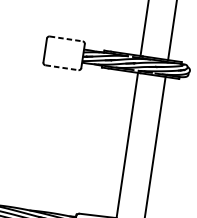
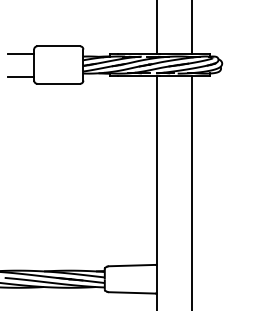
line: (66, 39) -> (59, 46), dashed -> solid
line: (36, 40) -> (21, 53), added
line: (34, 57) -> (21, 76), added
line: (62, 67) -> (59, 83), dashed -> solid

